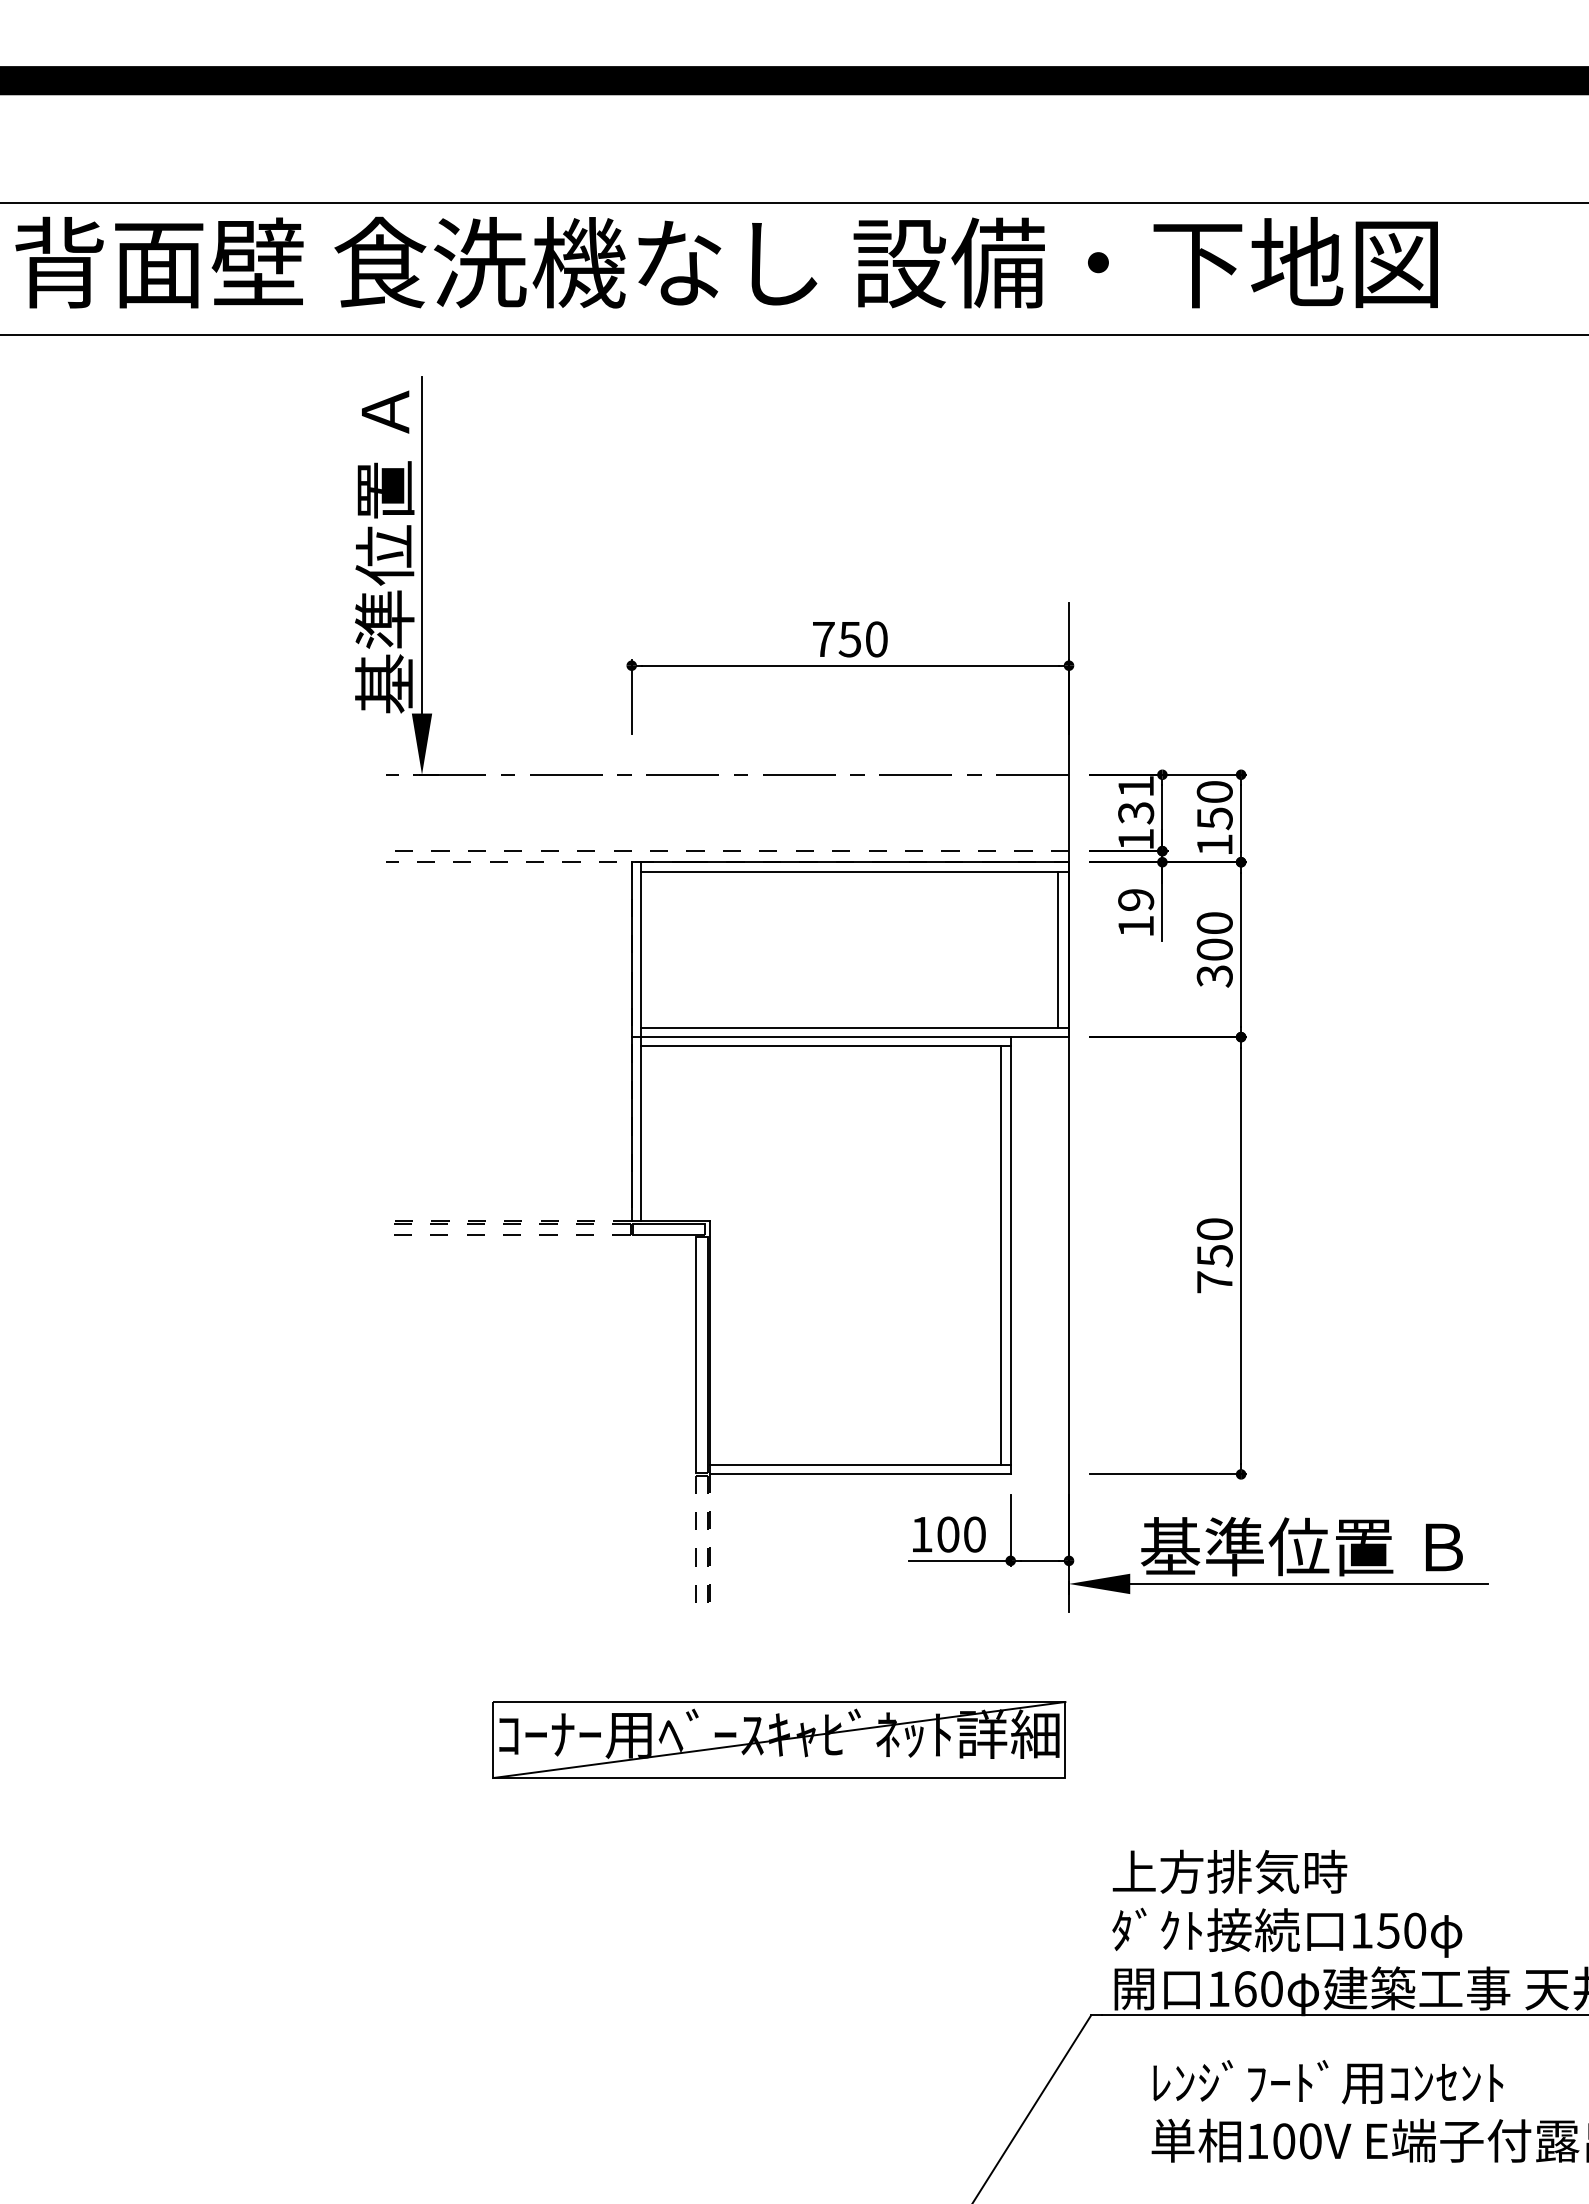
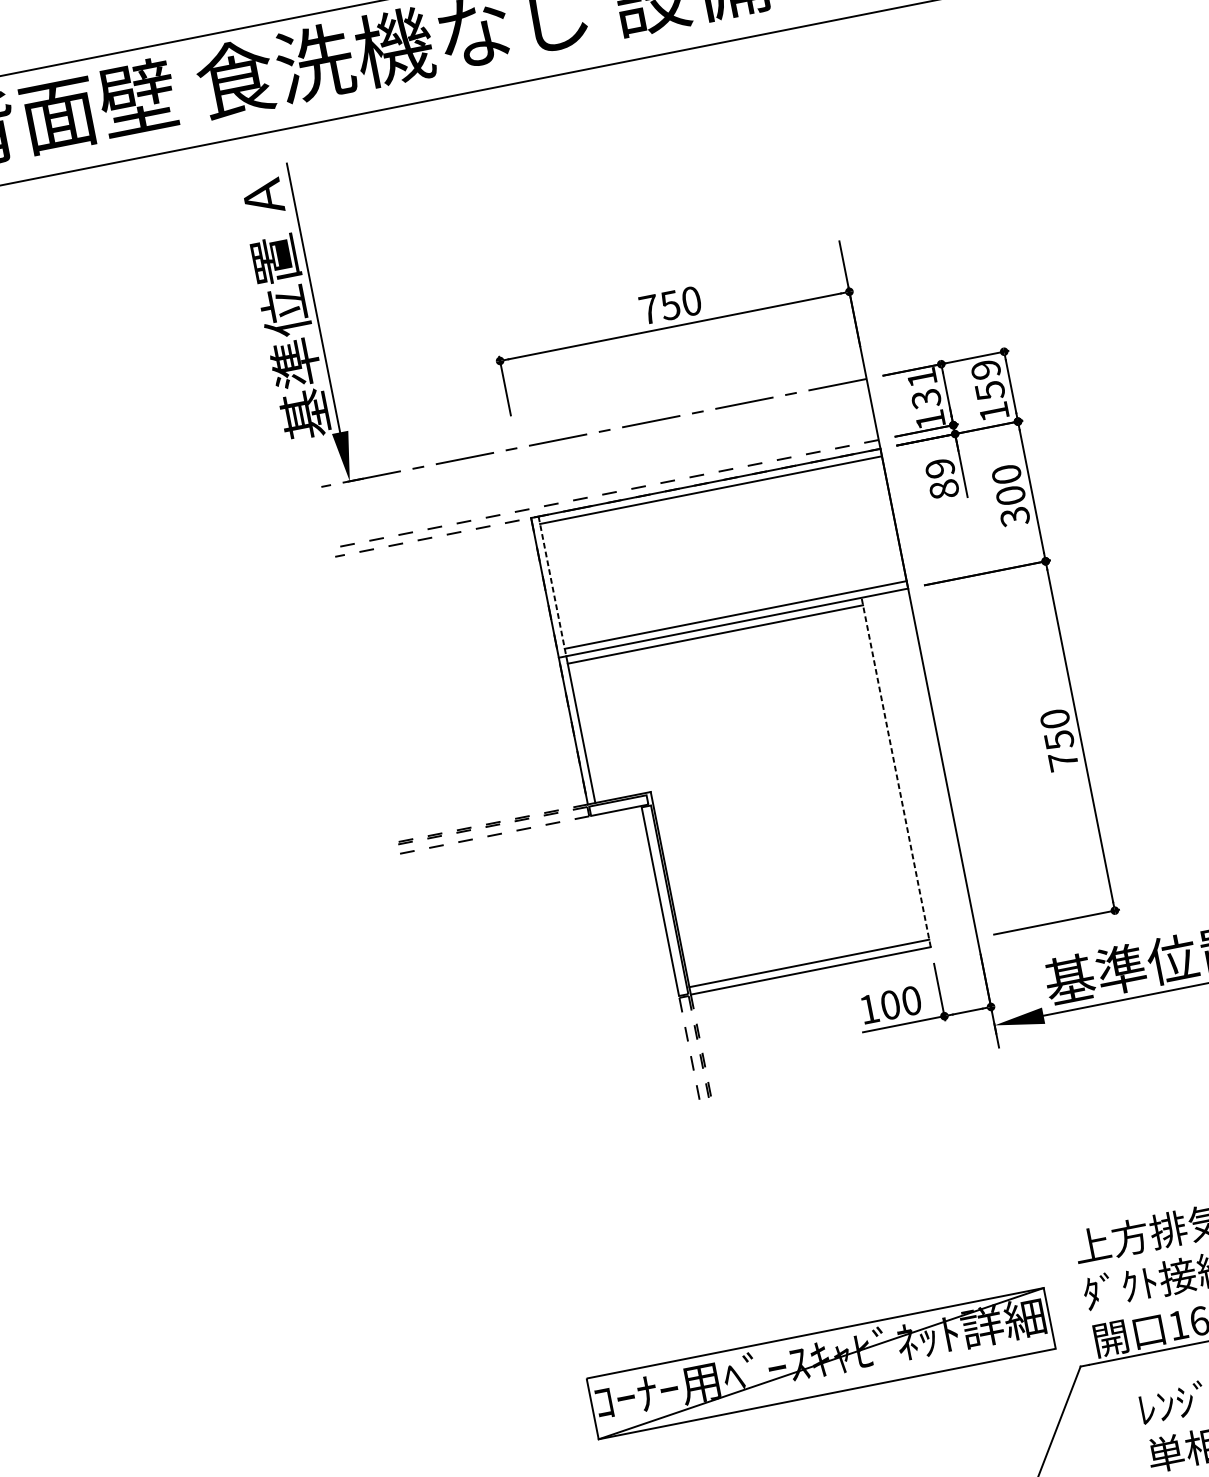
text: (1214, 792) -> (985, 370), 150 -> 159
text: (1136, 926) -> (944, 489), 19 -> 89
line: (1058, 949) -> (885, 520), removed
line: (641, 950) -> (552, 586), solid -> dashed
line: (1001, 1255) -> (888, 773), removed
line: (1010, 1255) -> (895, 772), solid -> dashed
part: (779, 1739) -> (821, 1363), moved

